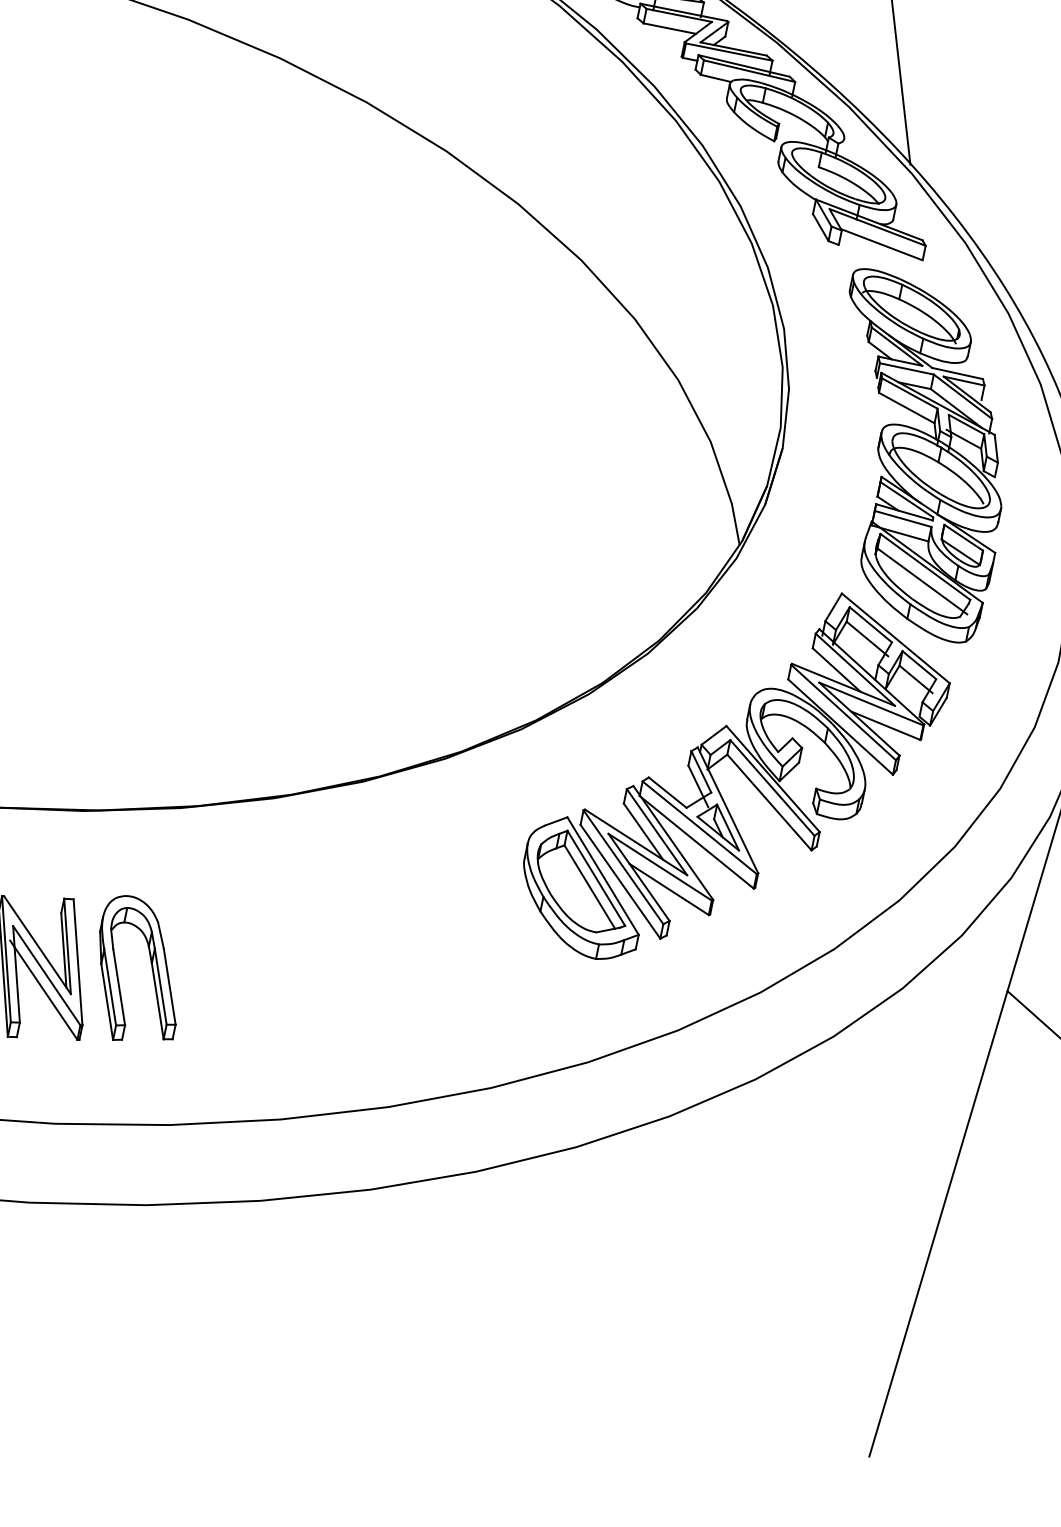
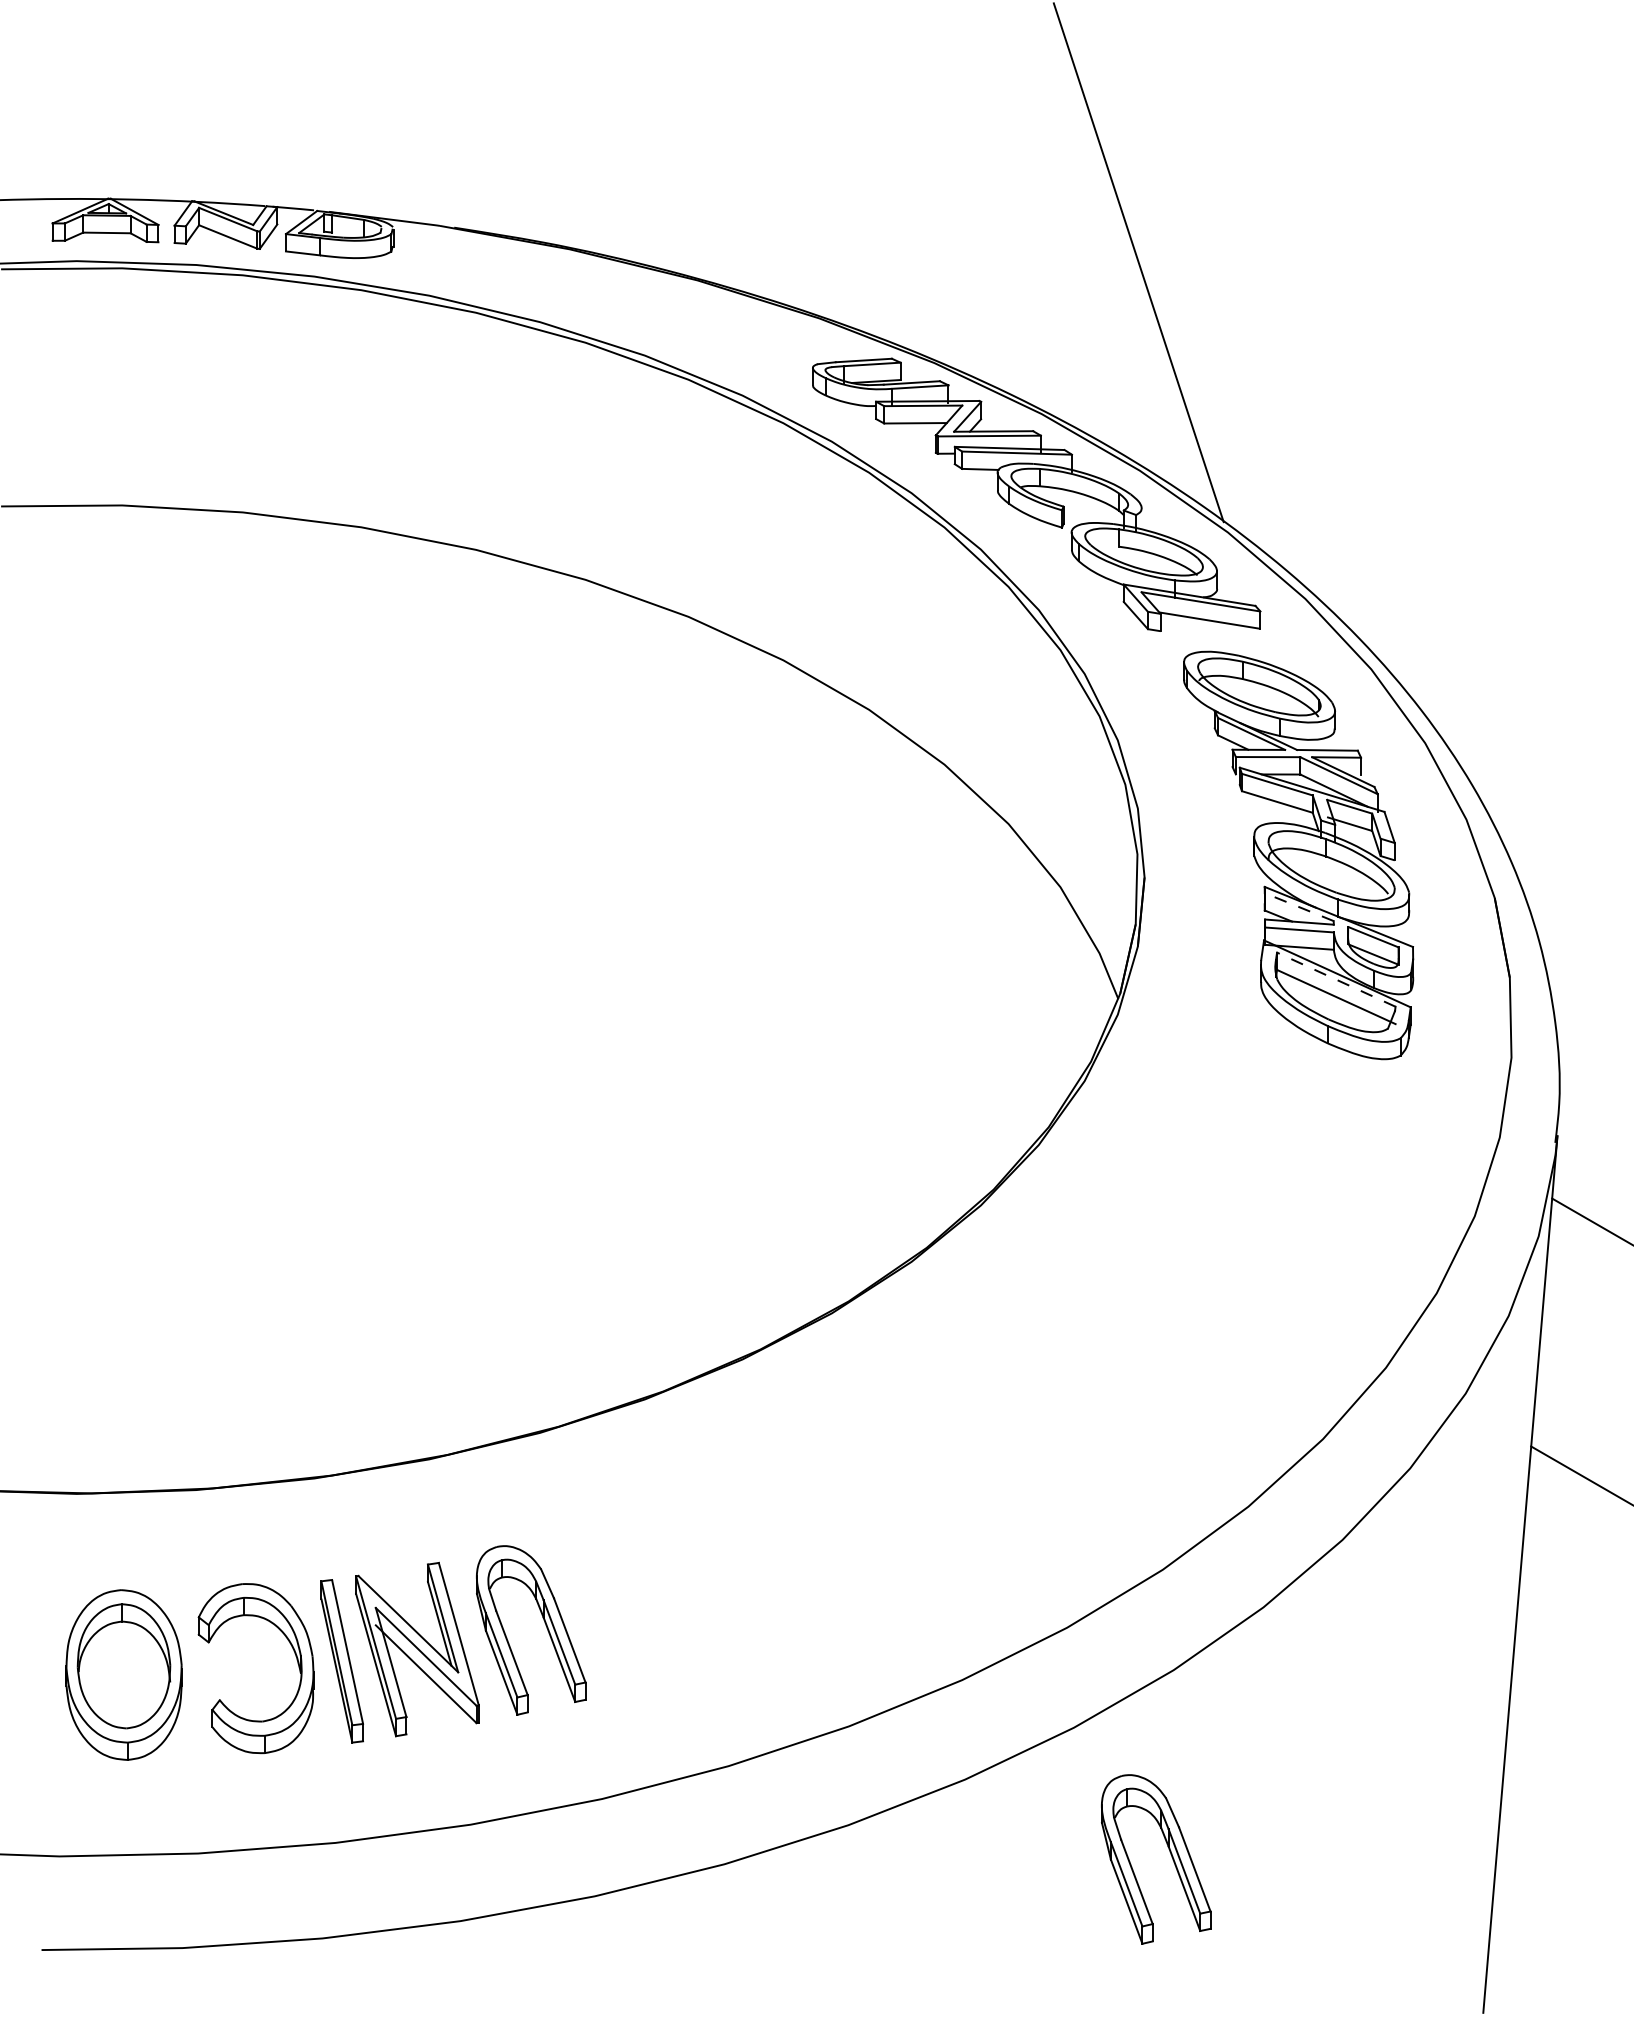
line: (906, 499) -> (1298, 906), solid -> dashed
line: (924, 566) -> (1335, 979), solid -> dashed
part: (743, 774) -> (1176, 1260), removed
part: (634, 1268) -> (1169, 1852), added

